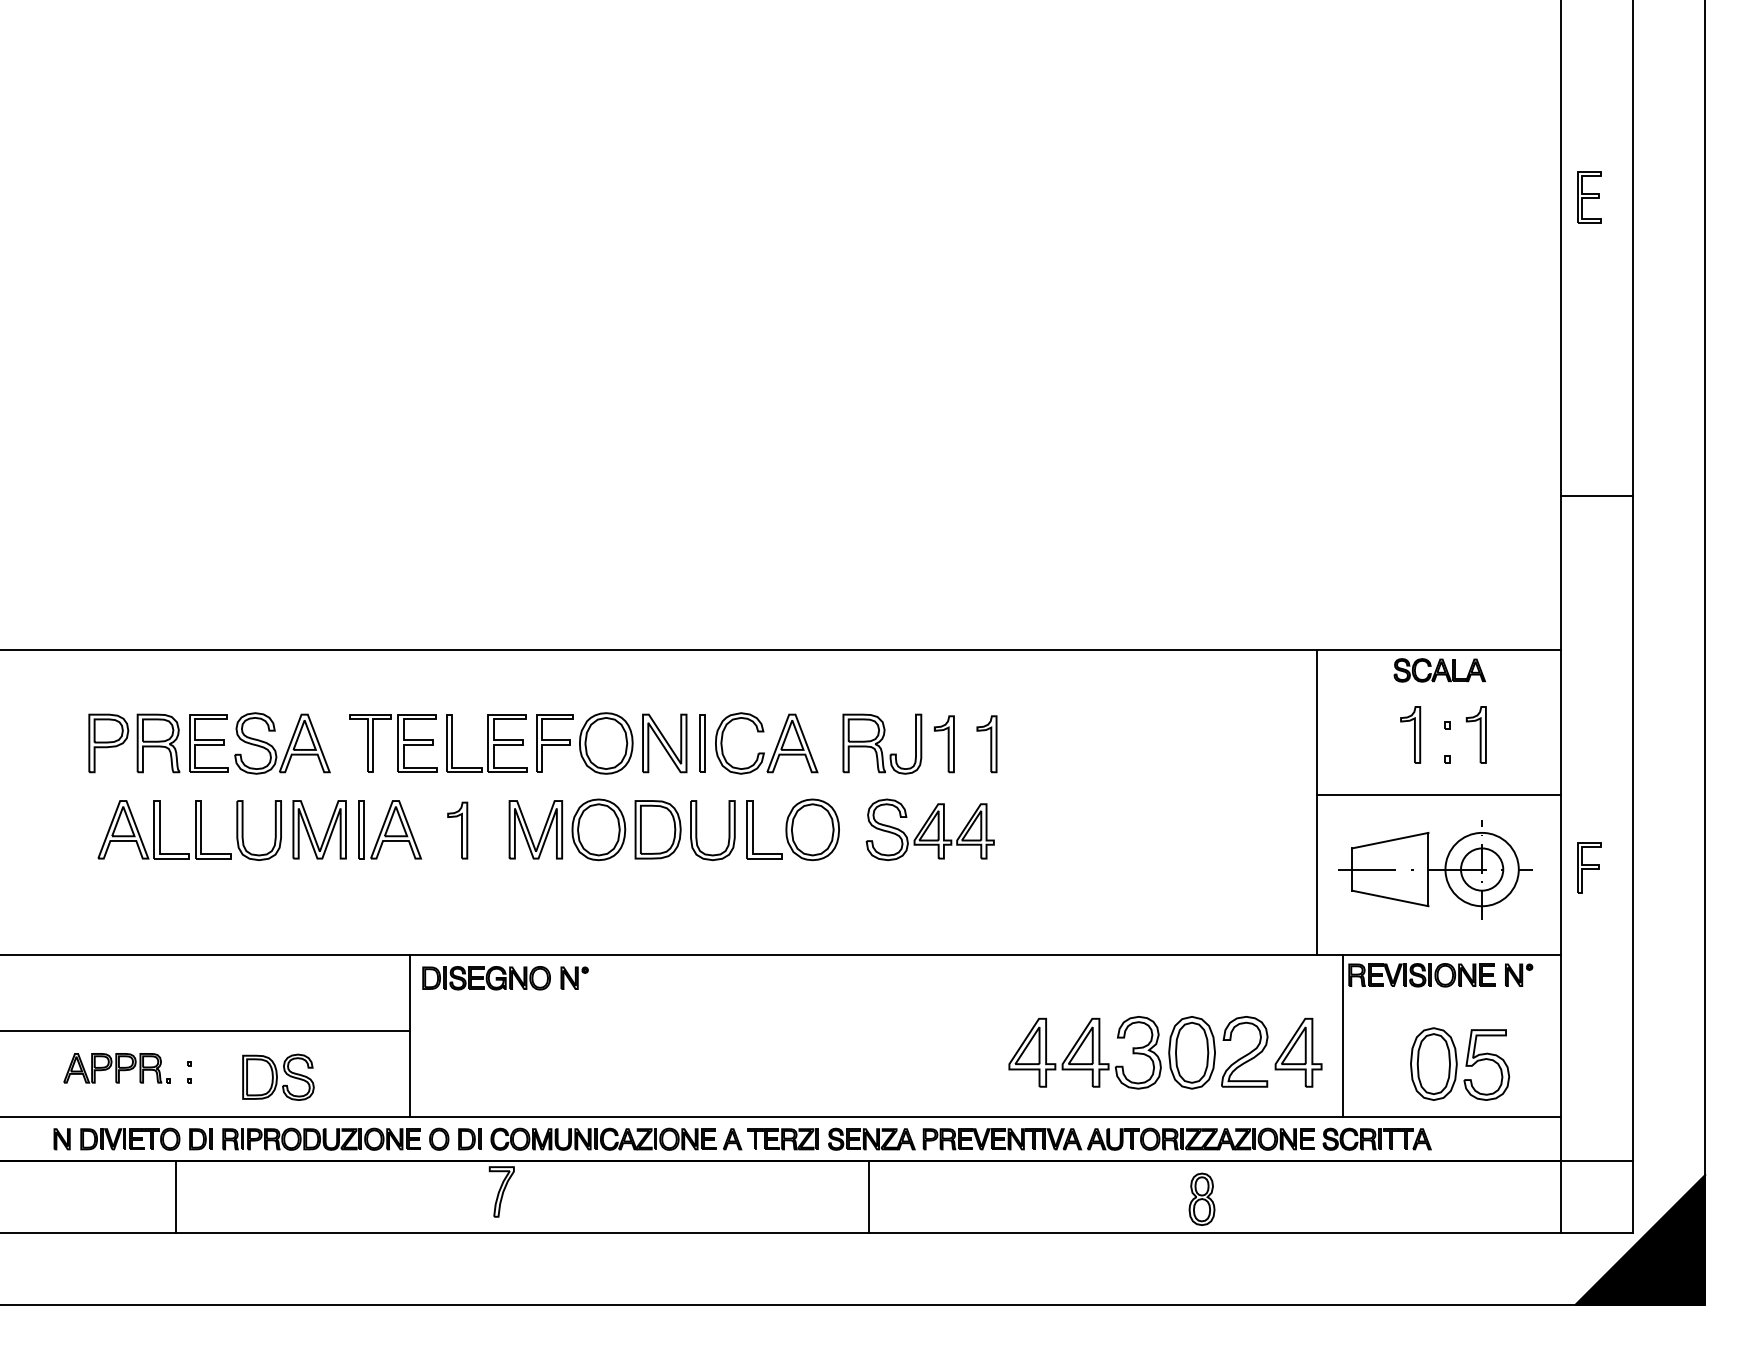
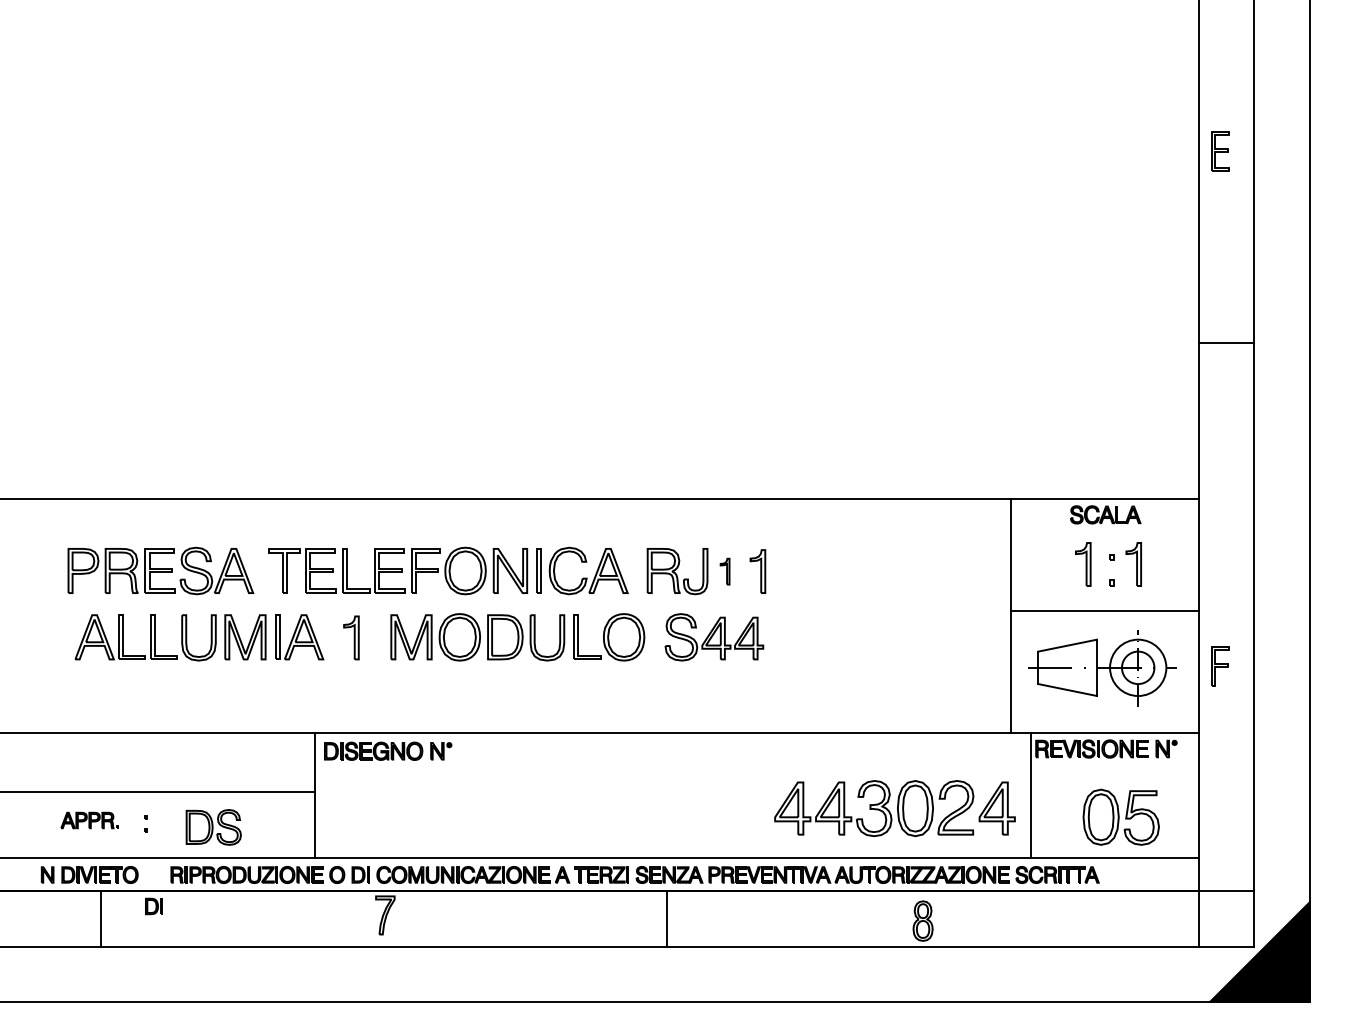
line: (1597, 496) -> (1226, 342), moved
part: (943, 744) -> (724, 571), size x0.6
part: (116, 1068) -> (89, 820), size x0.7
part: (200, 1139) -> (153, 906), moved
line: (175, 1196) -> (100, 918), moved

